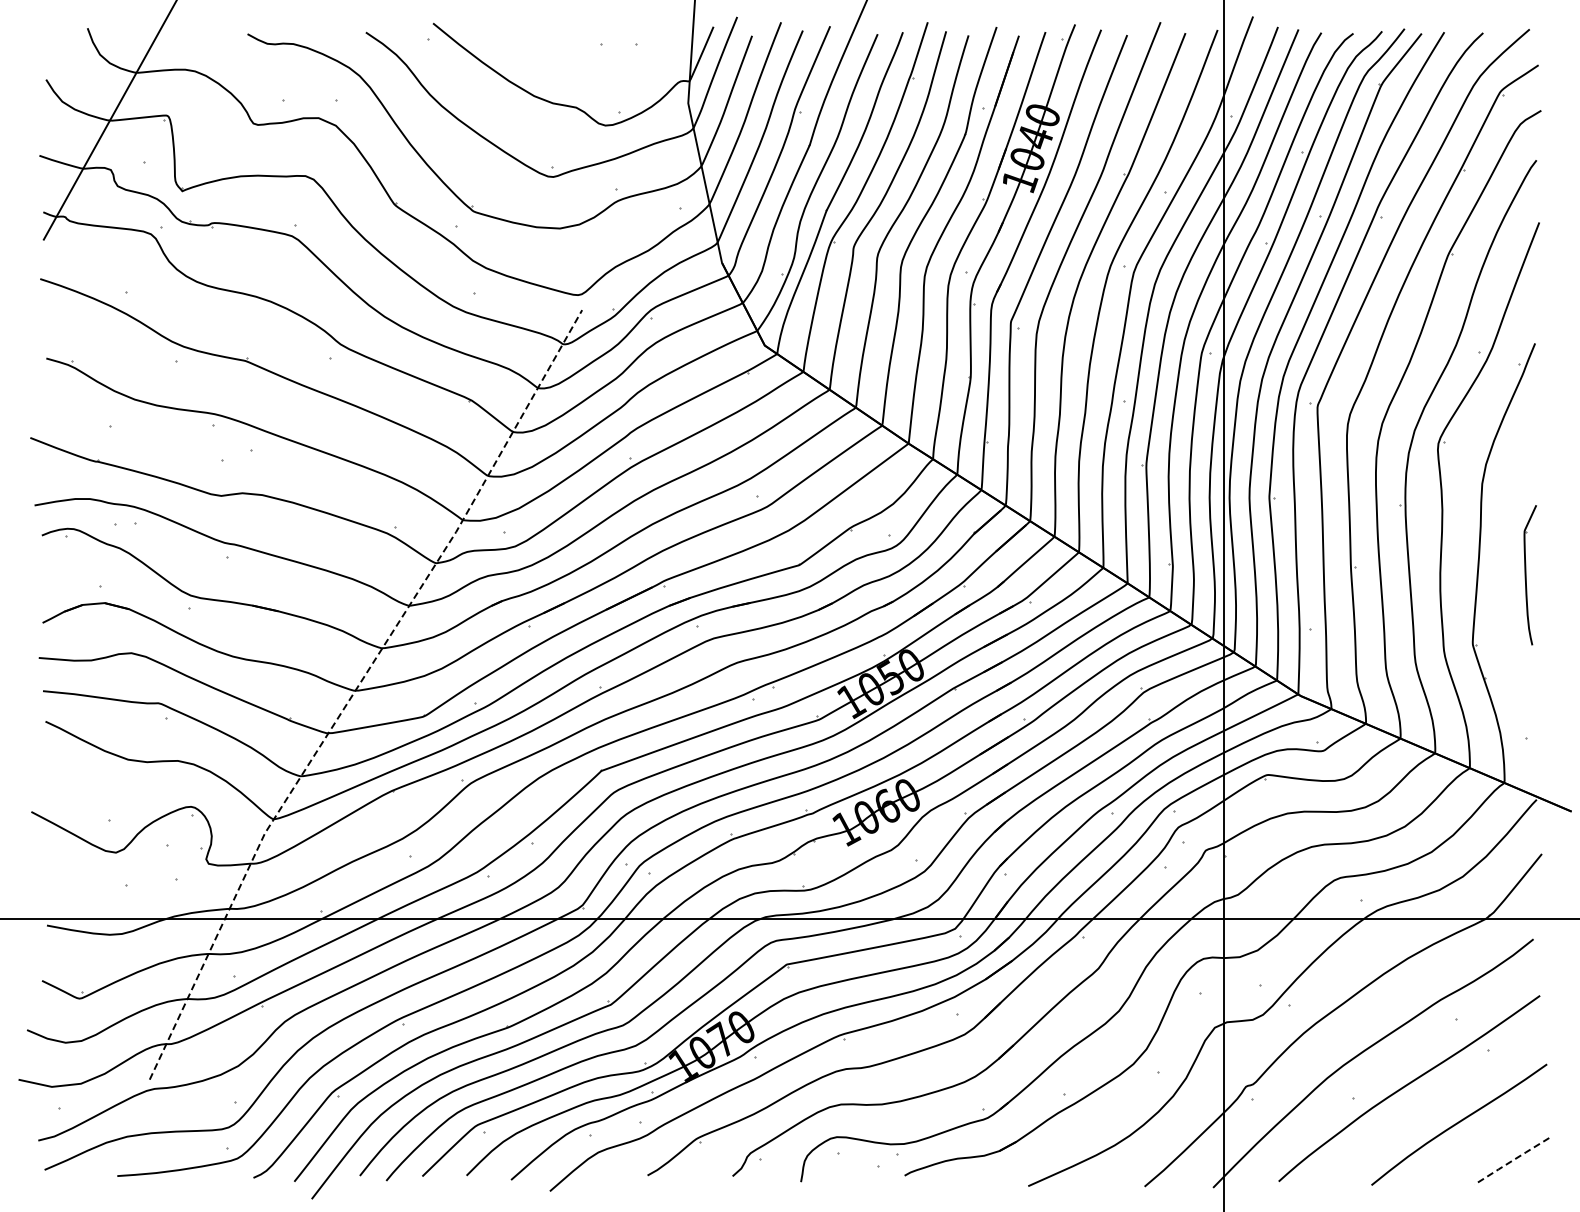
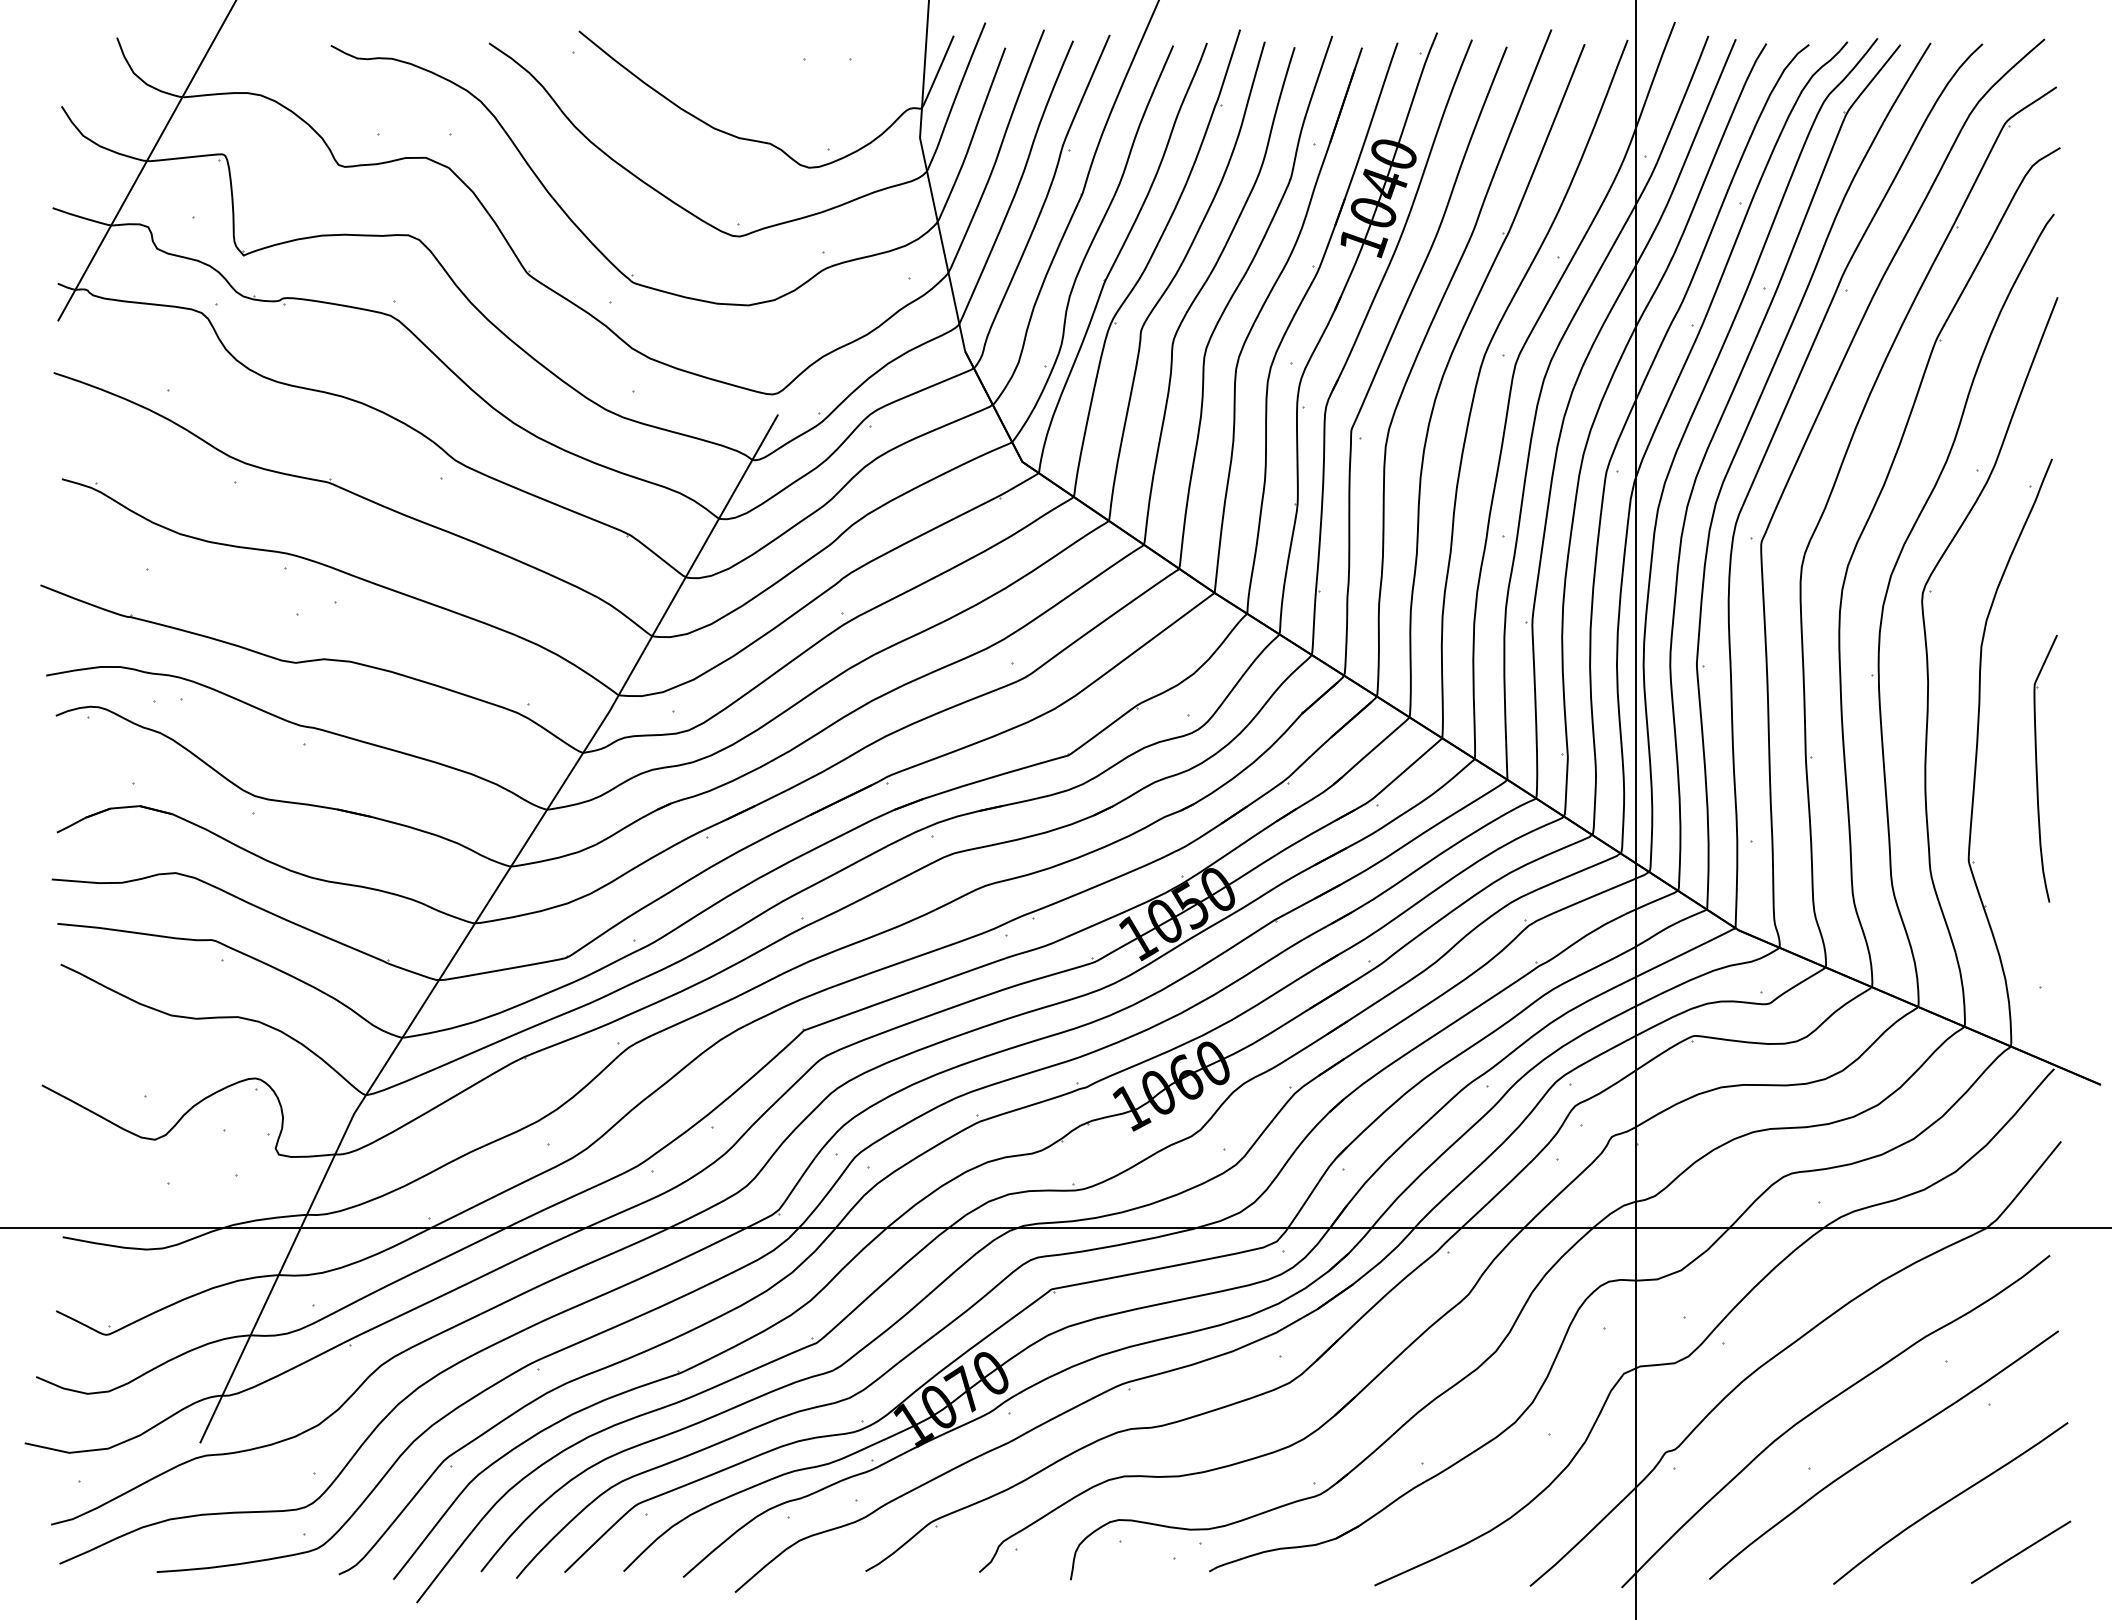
part: (1530, 575) -> (2045, 769), size x1.43
line: (356, 689) -> (476, 921), dashed -> solid
line: (1511, 1161) -> (2020, 1552), dashed -> solid

